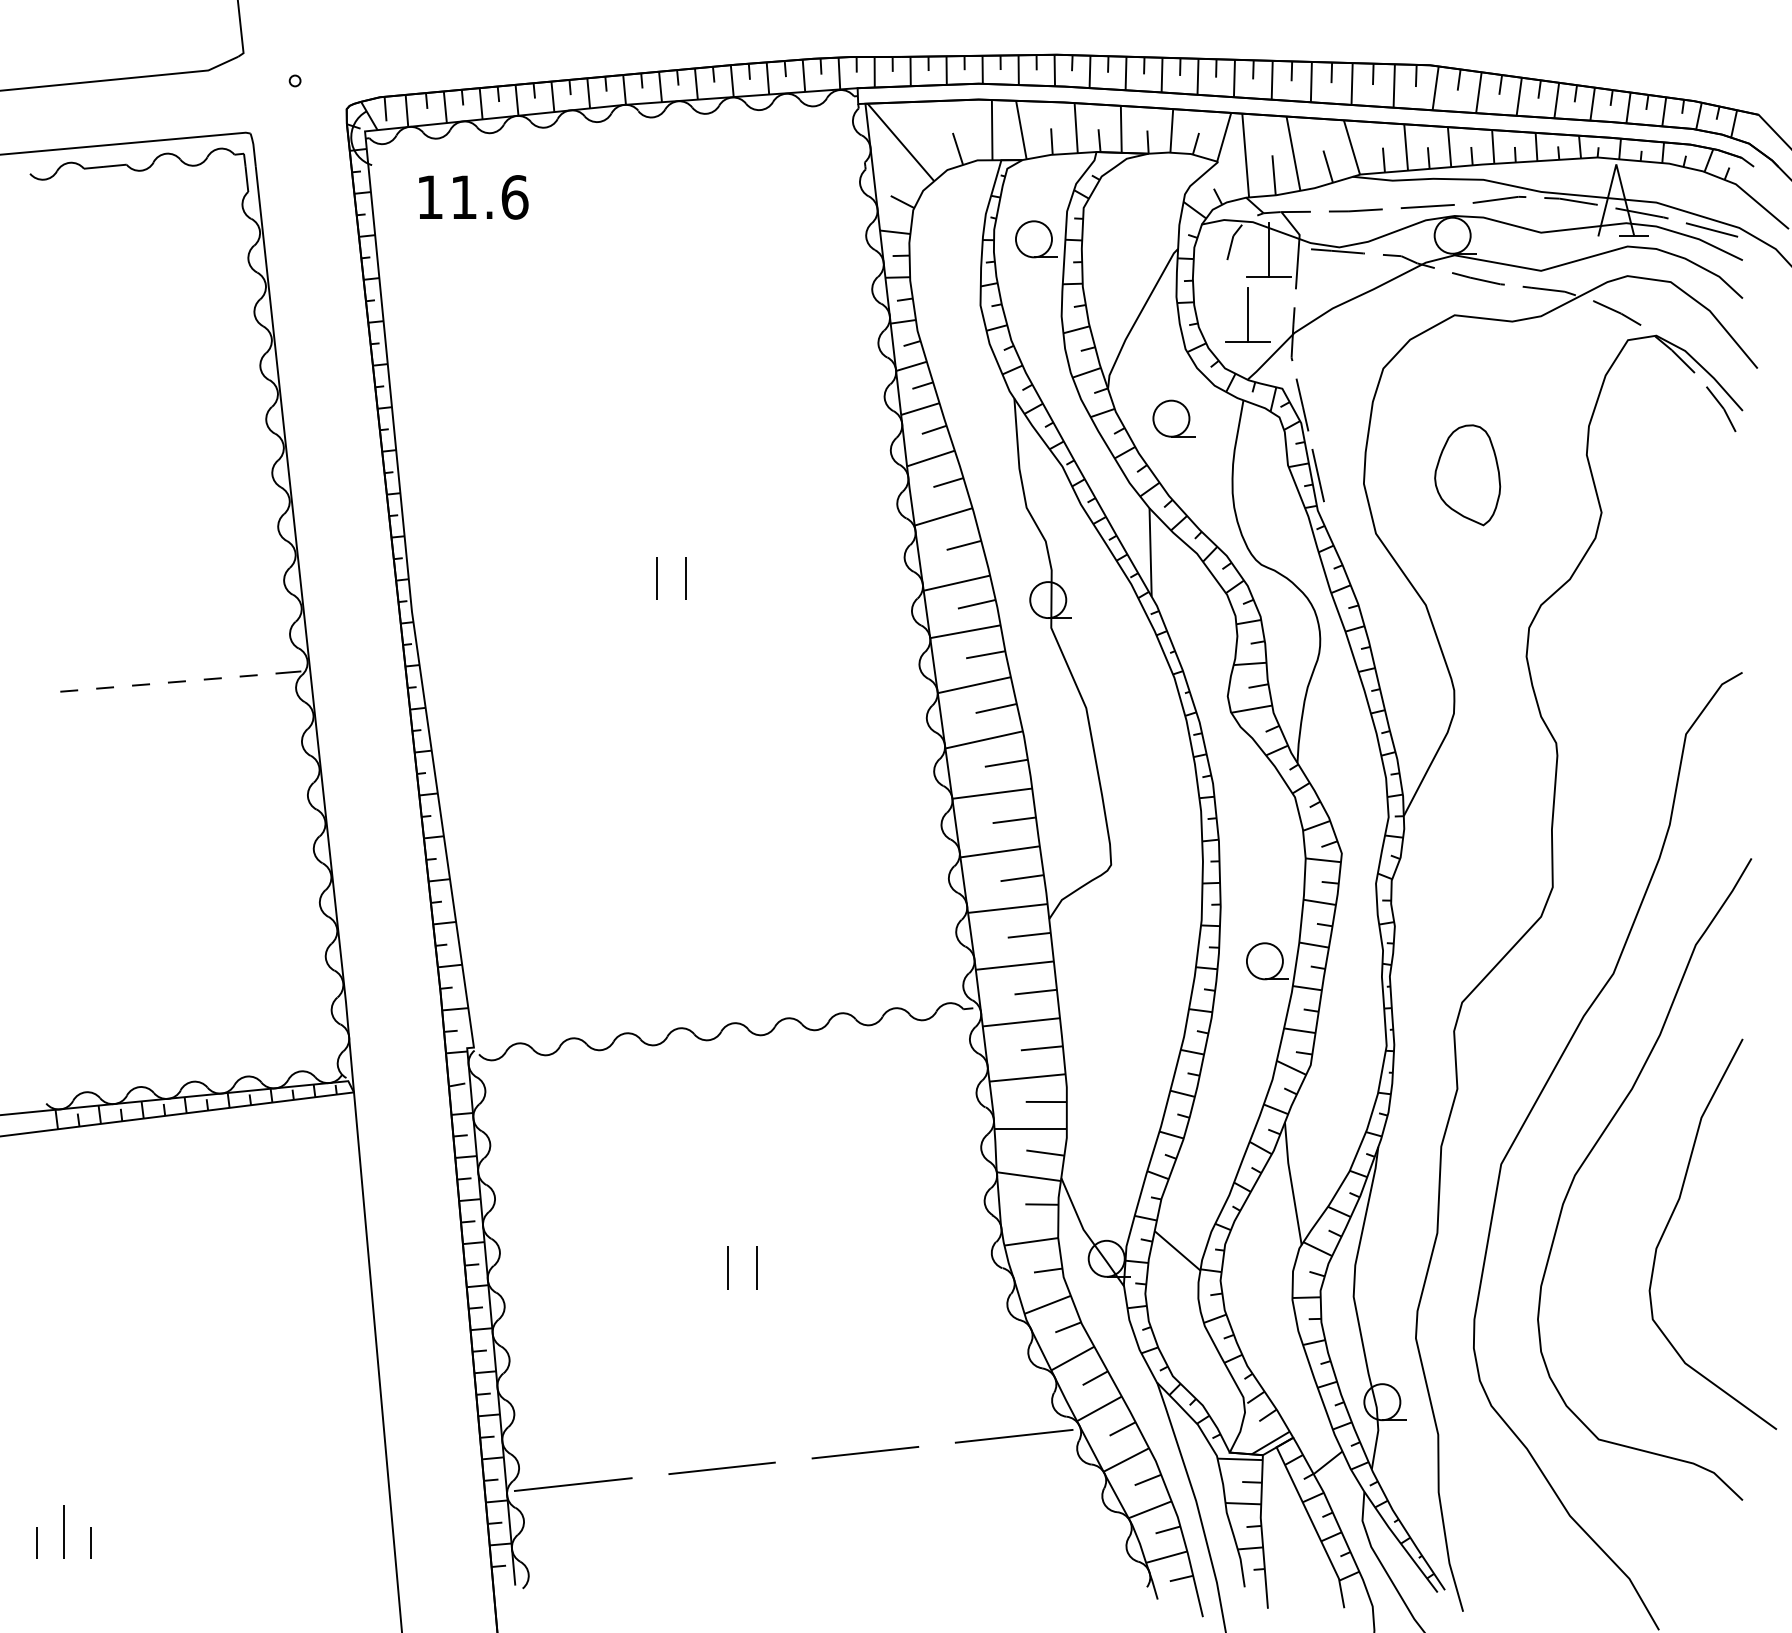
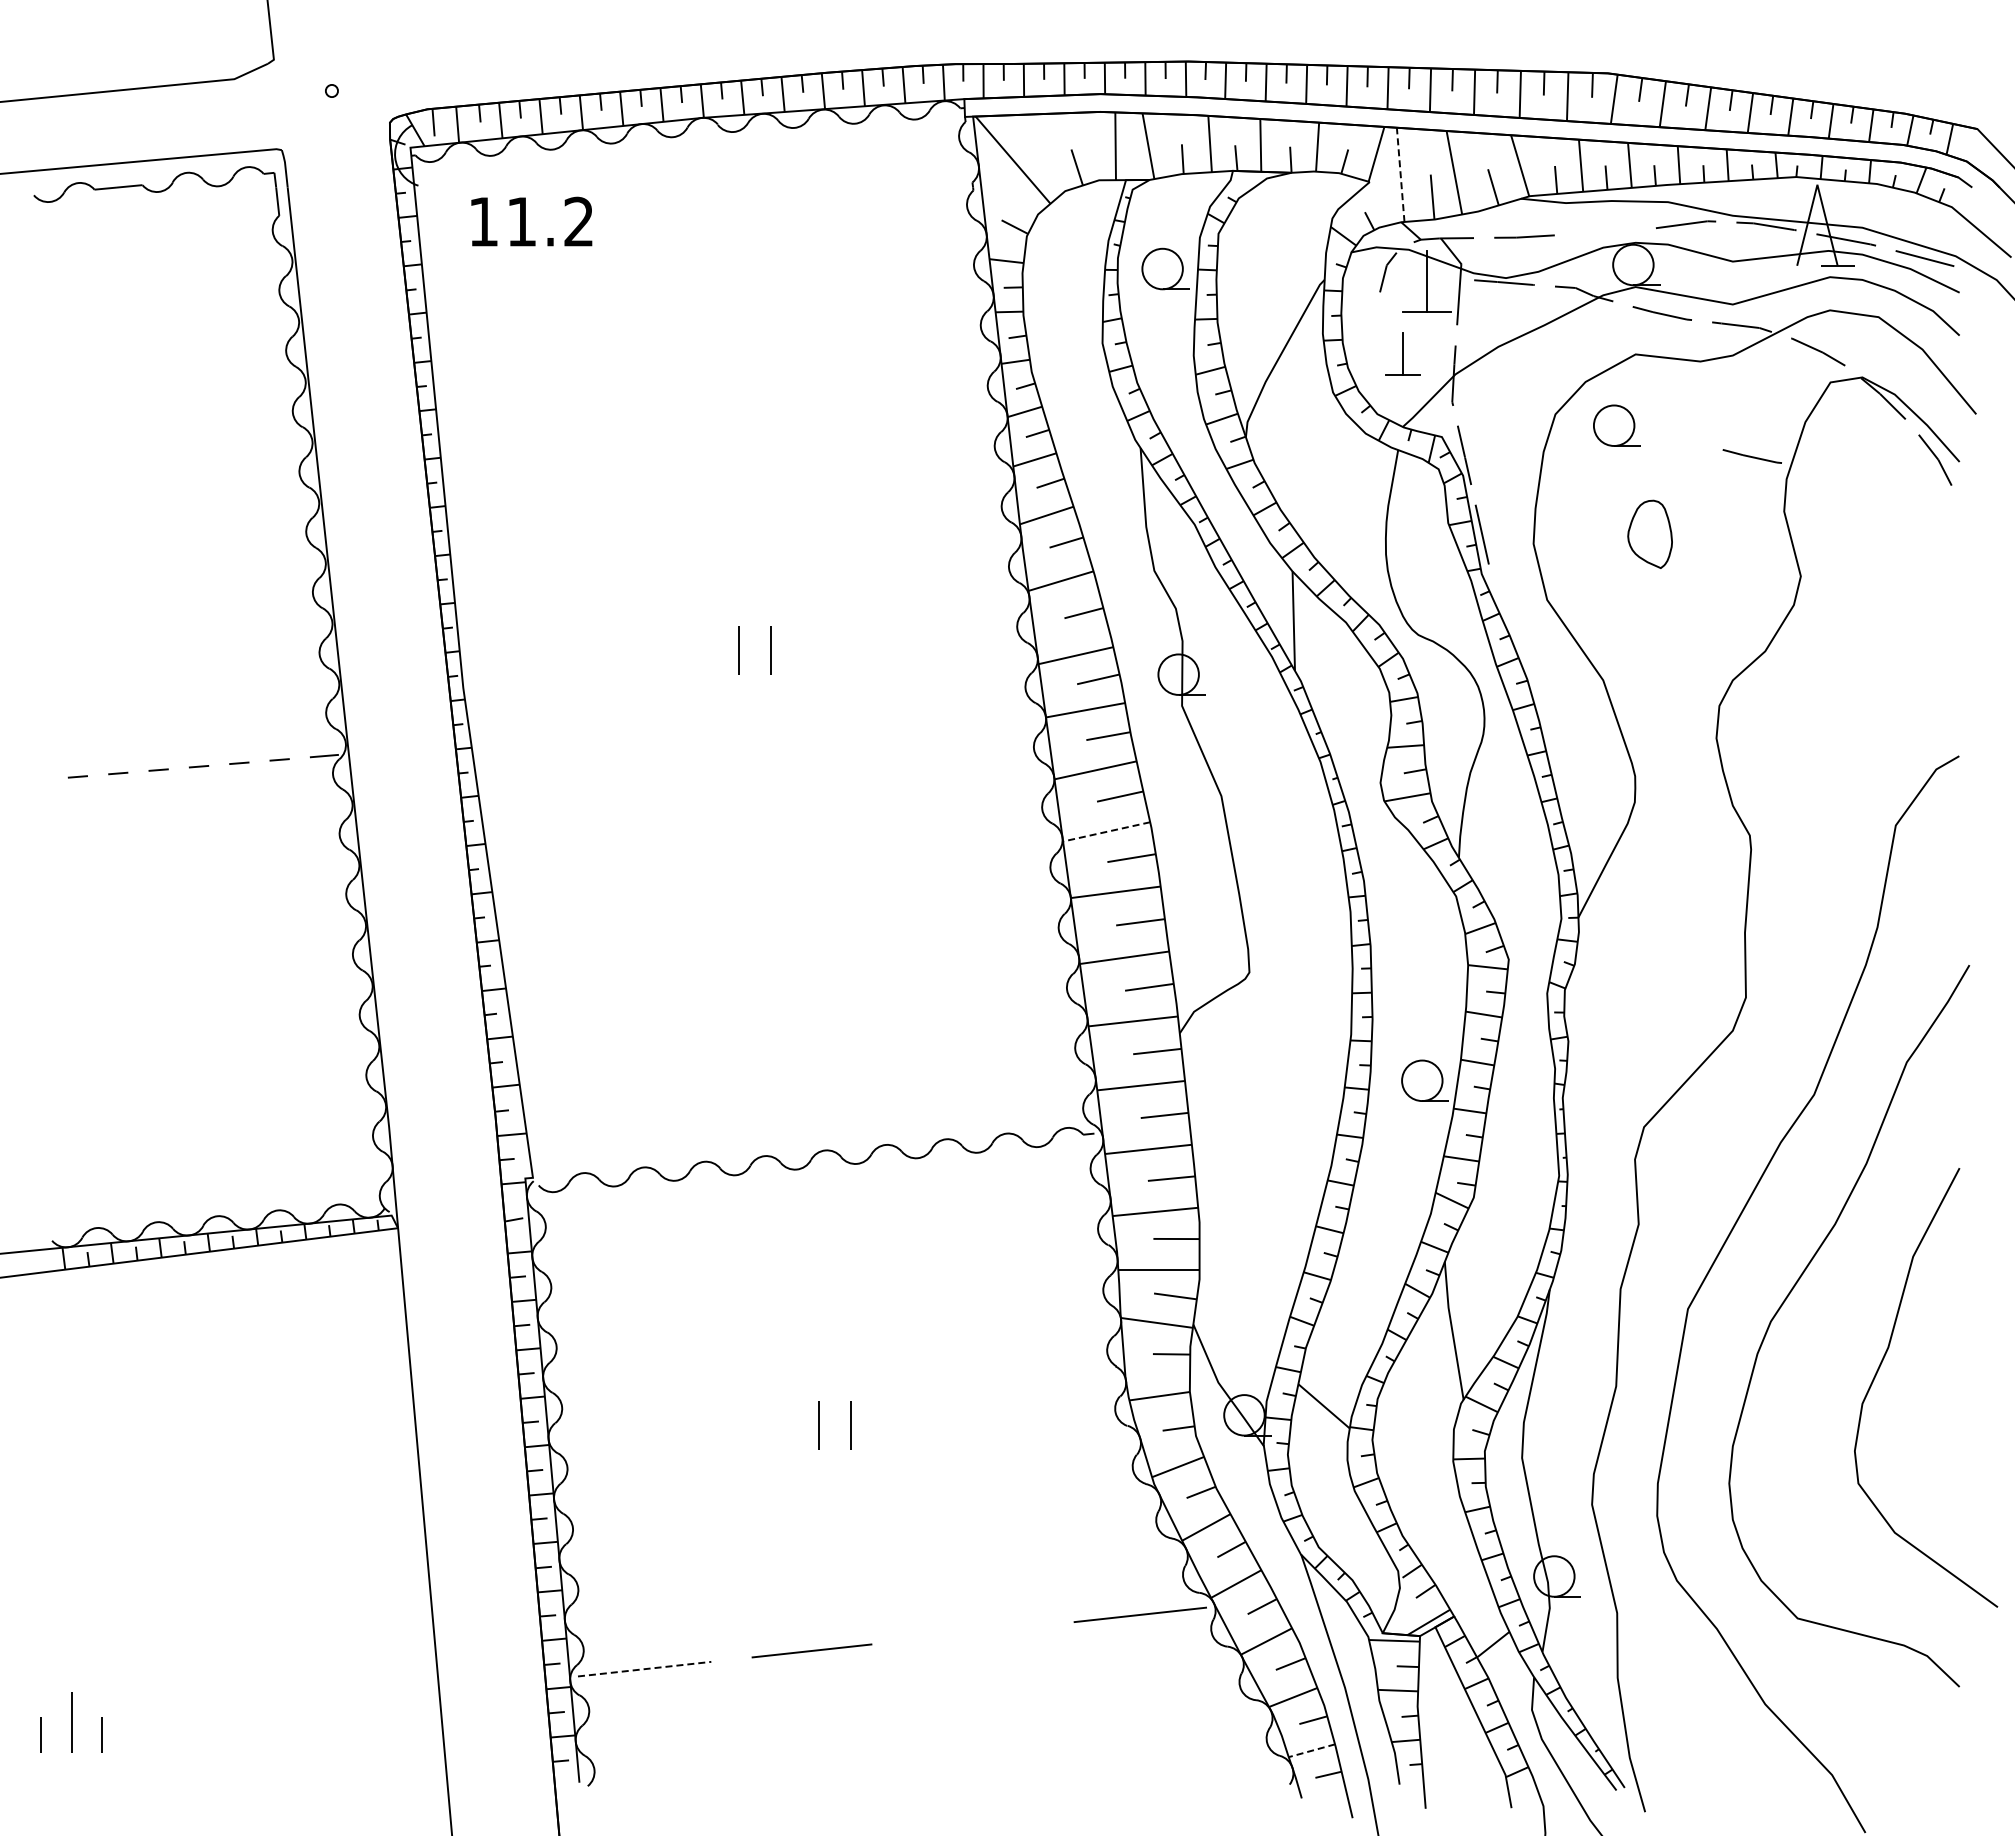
line: (1245, 155) -> (1400, 174), solid -> dashed
text: (515, 197) -> (579, 221), 11.6 -> 11.2
line: (1427, 205) -> (1605, 231), removed
part: (1248, 314) -> (1403, 353), size x0.7
line: (1557, 406) -> (1751, 456), added
part: (1173, 418) -> (1616, 425), moved
part: (1466, 475) -> (1649, 534), size x0.6
line: (984, 739) -> (1106, 831), solid -> dashed
line: (864, 1451) -> (972, 1632), removed
line: (574, 1484) -> (645, 1669), solid -> dashed
line: (1166, 1556) -> (1311, 1750), solid -> dashed

